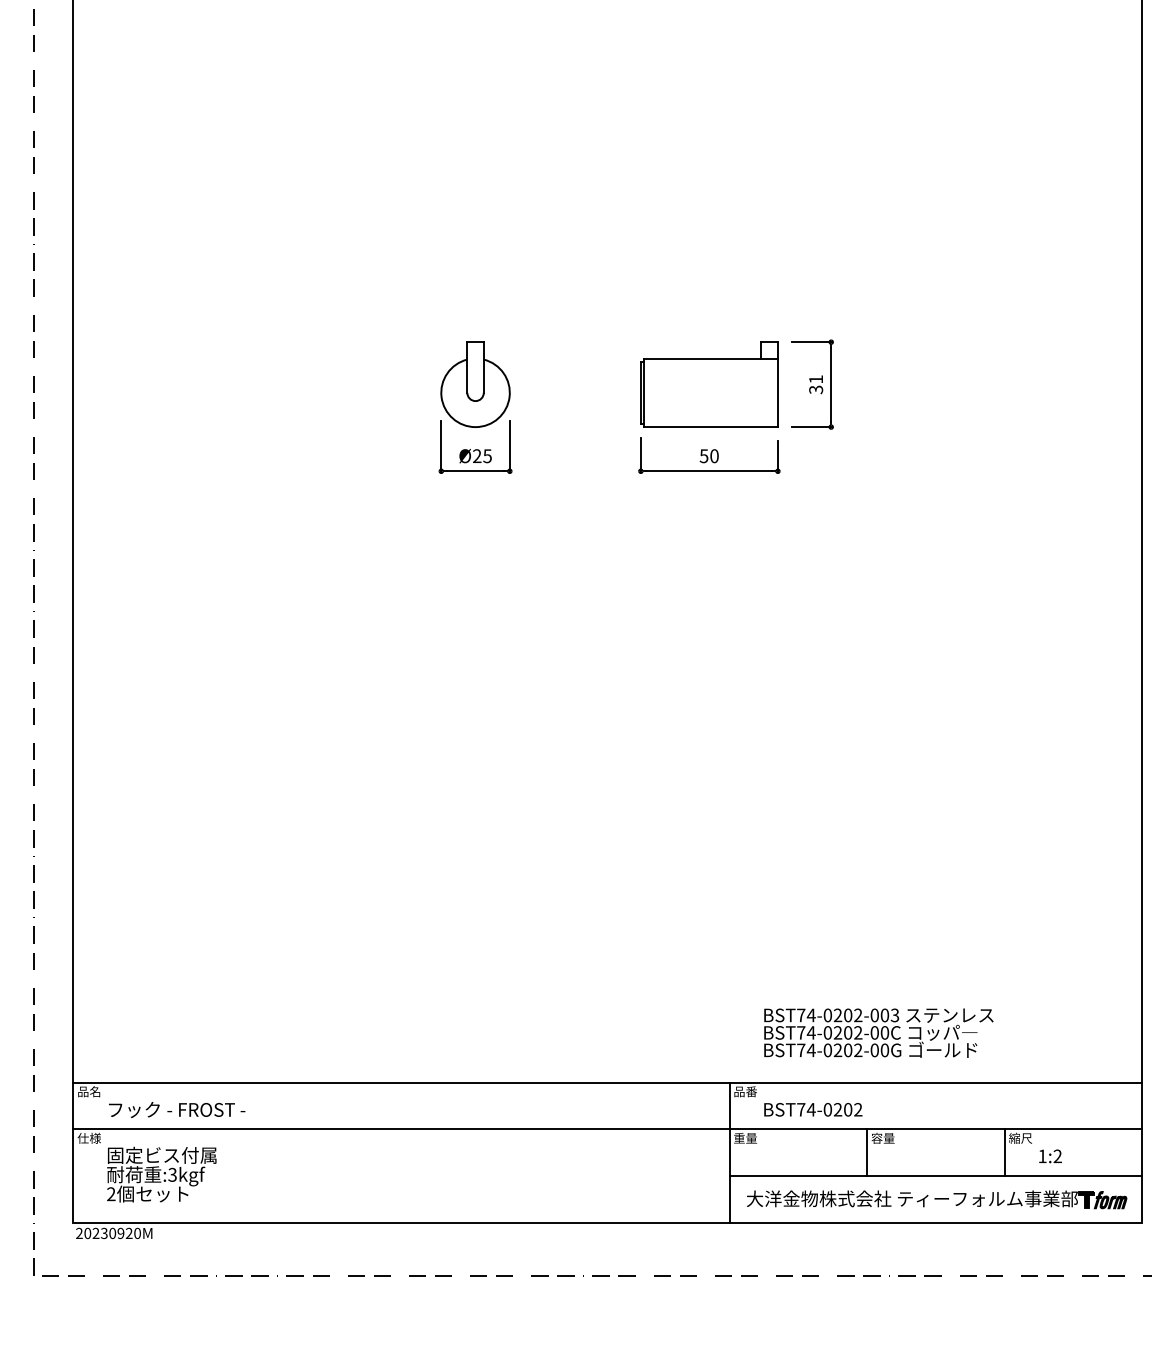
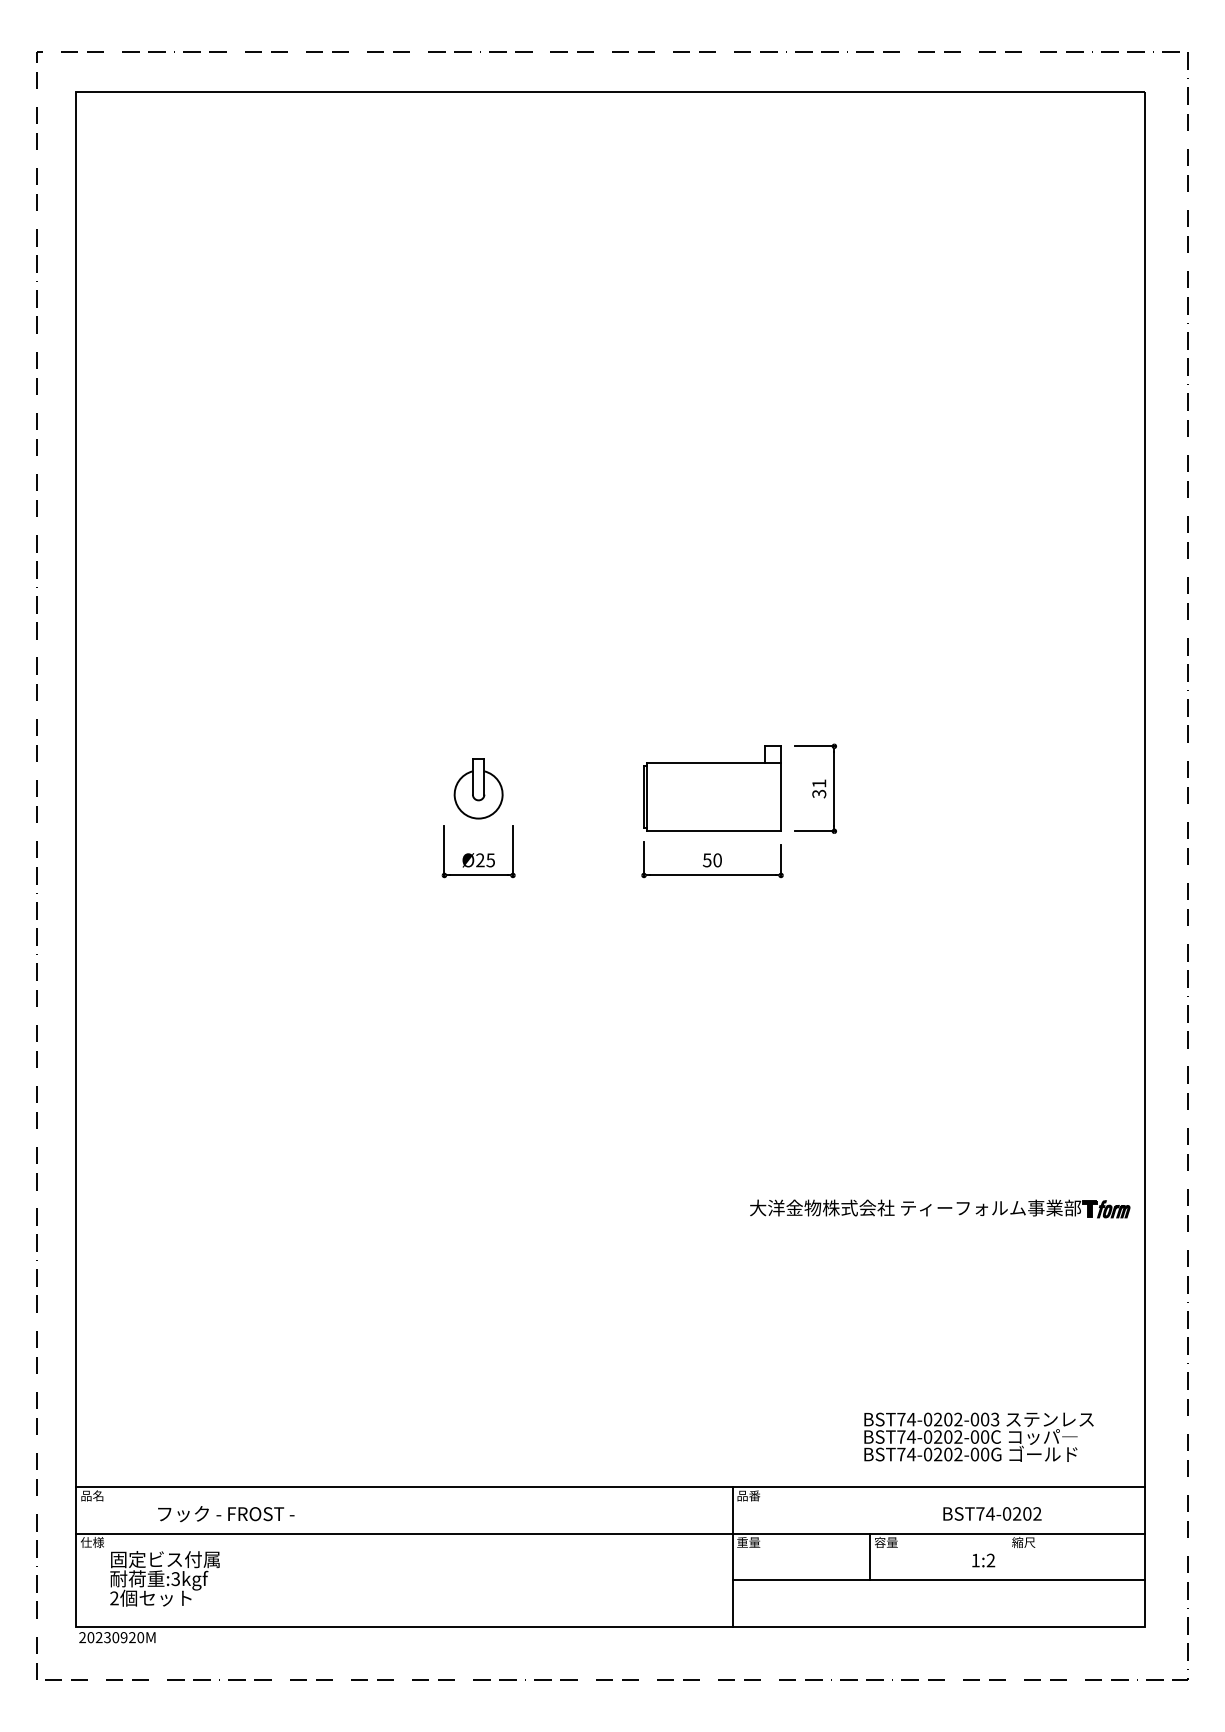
part: (475, 384) -> (478, 788), size x0.7
text: (878, 1032) -> (978, 1436), moved
text: (813, 1109) -> (992, 1513), moved
text: (177, 1110) -> (226, 1514), moved
line: (1004, 1152) -> (1007, 1556), removed
text: (1050, 1156) -> (983, 1560), moved
part: (937, 1199) -> (940, 1208), moved

